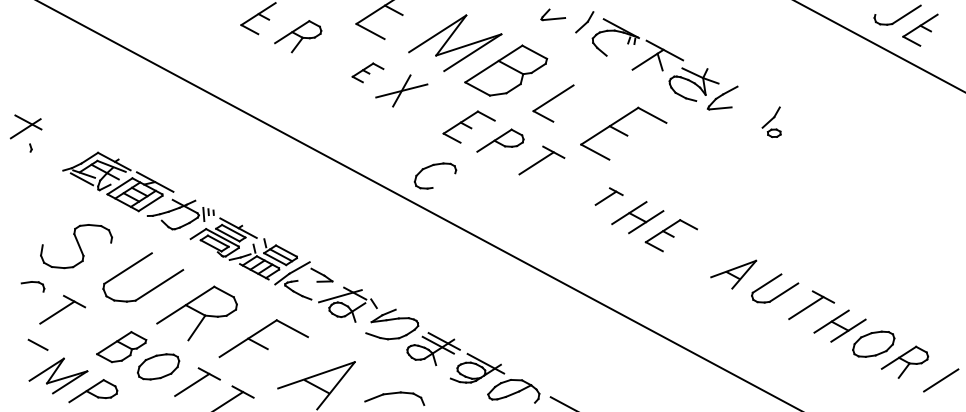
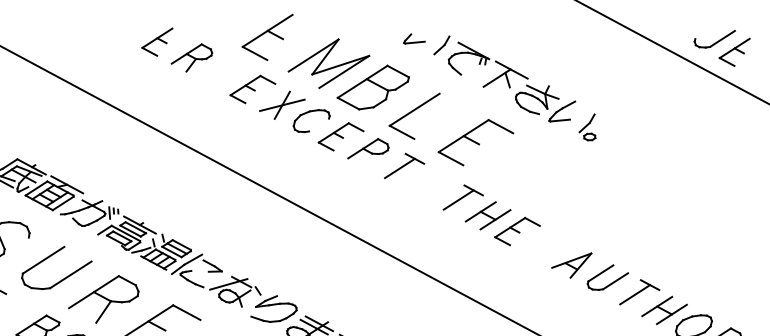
part: (367, 72) -> (252, 89), size x1.67
part: (553, 103) -> (414, 116), size x1.43
part: (771, 122) -> (587, 127), moved
part: (430, 167) -> (307, 113), moved
part: (608, 196) -> (462, 197), size x1.67

